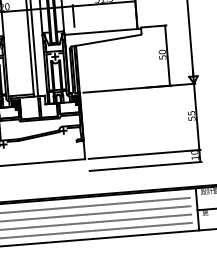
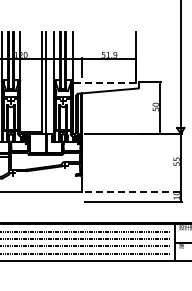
line: (103, 32) -> (106, 83), solid -> dashed
line: (144, 154) -> (133, 191), solid -> dashed

